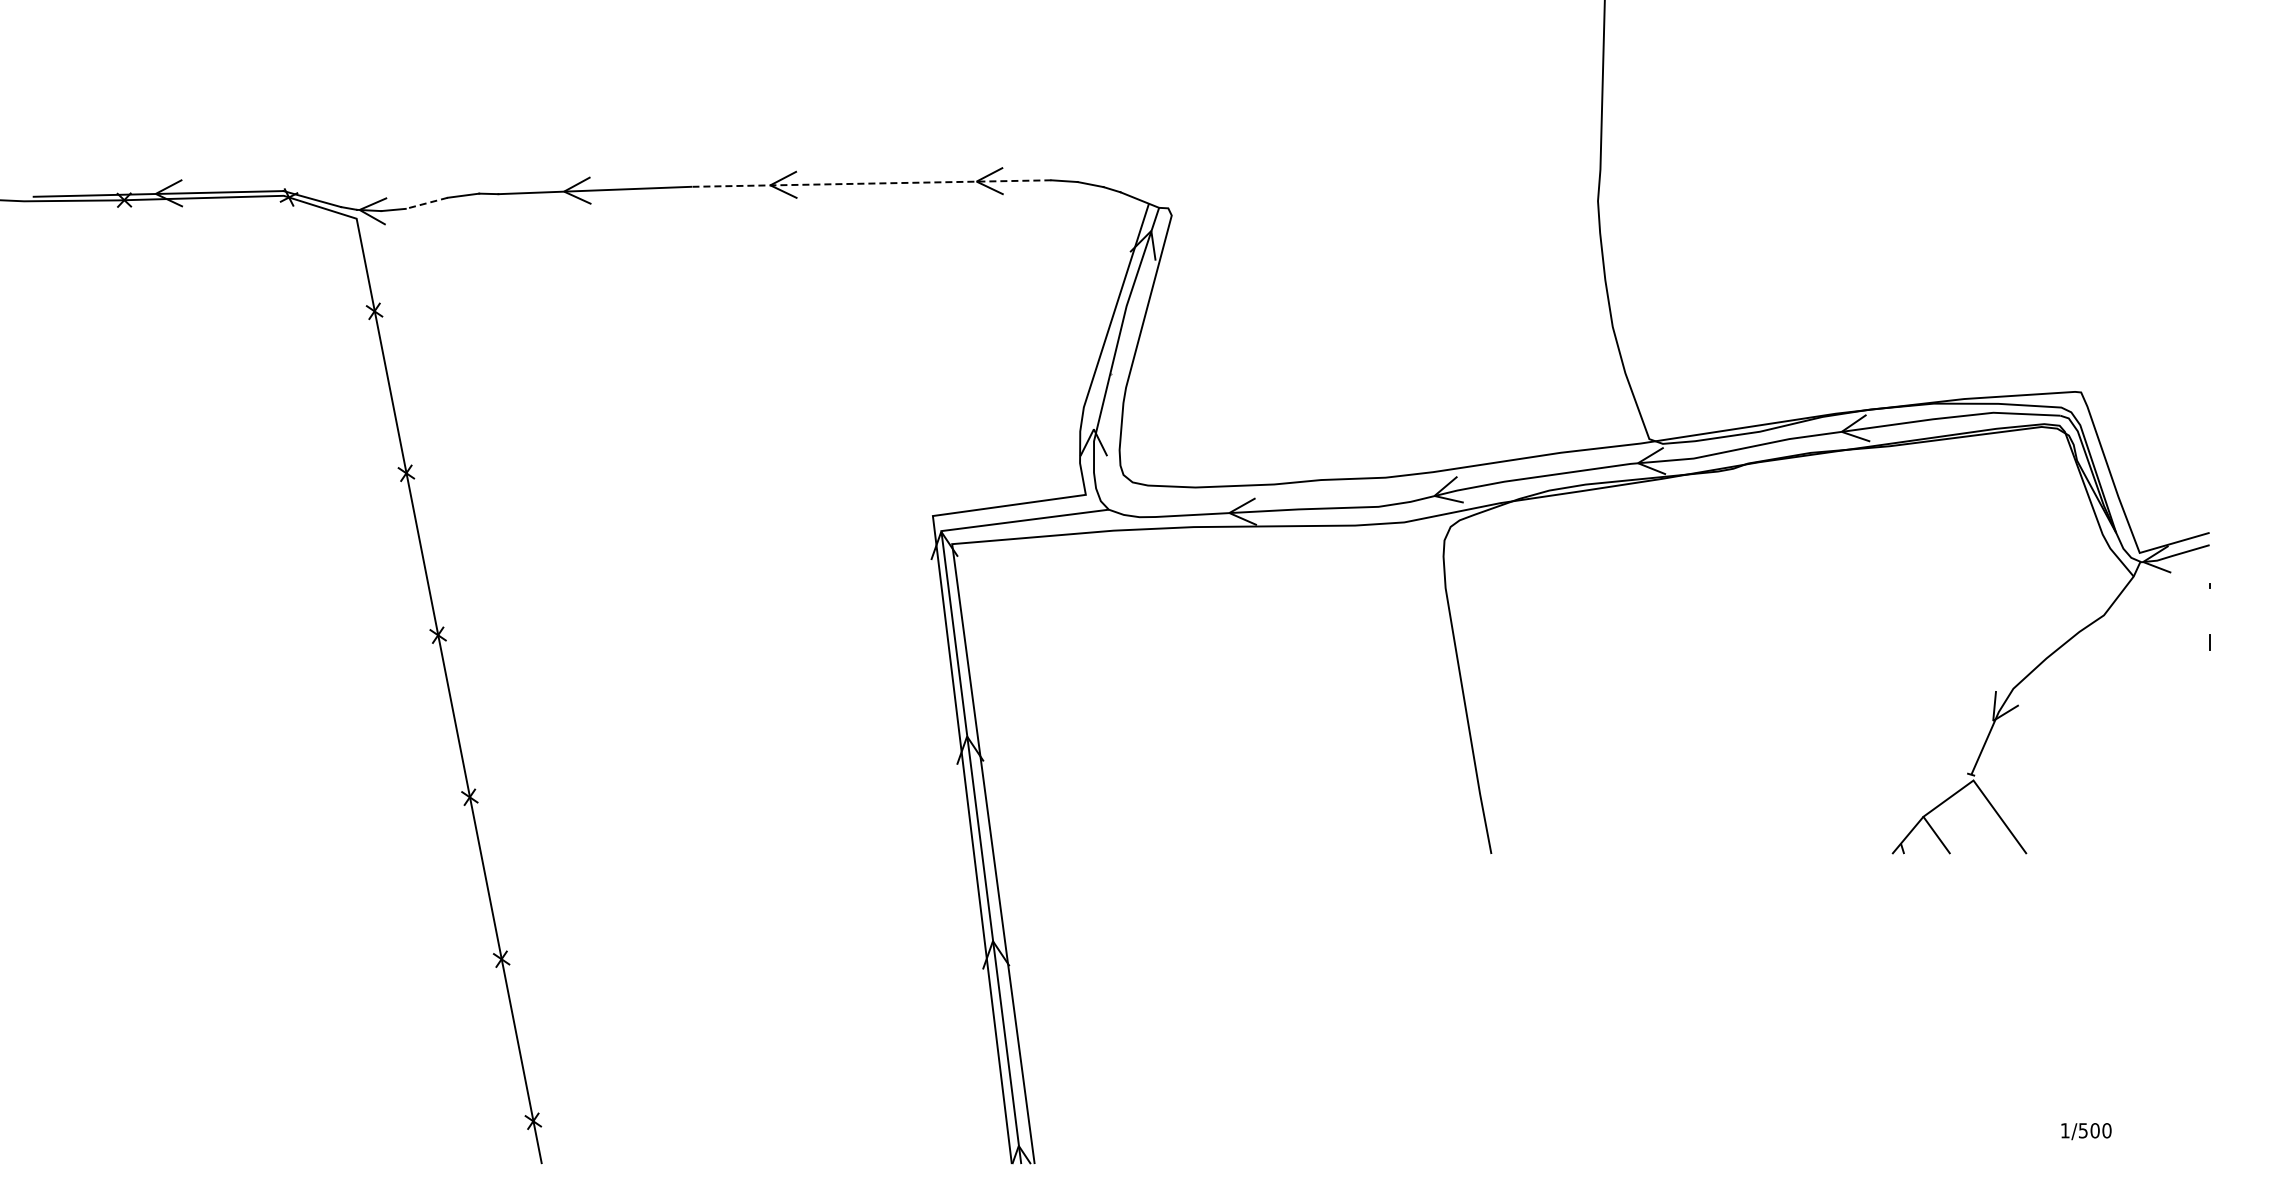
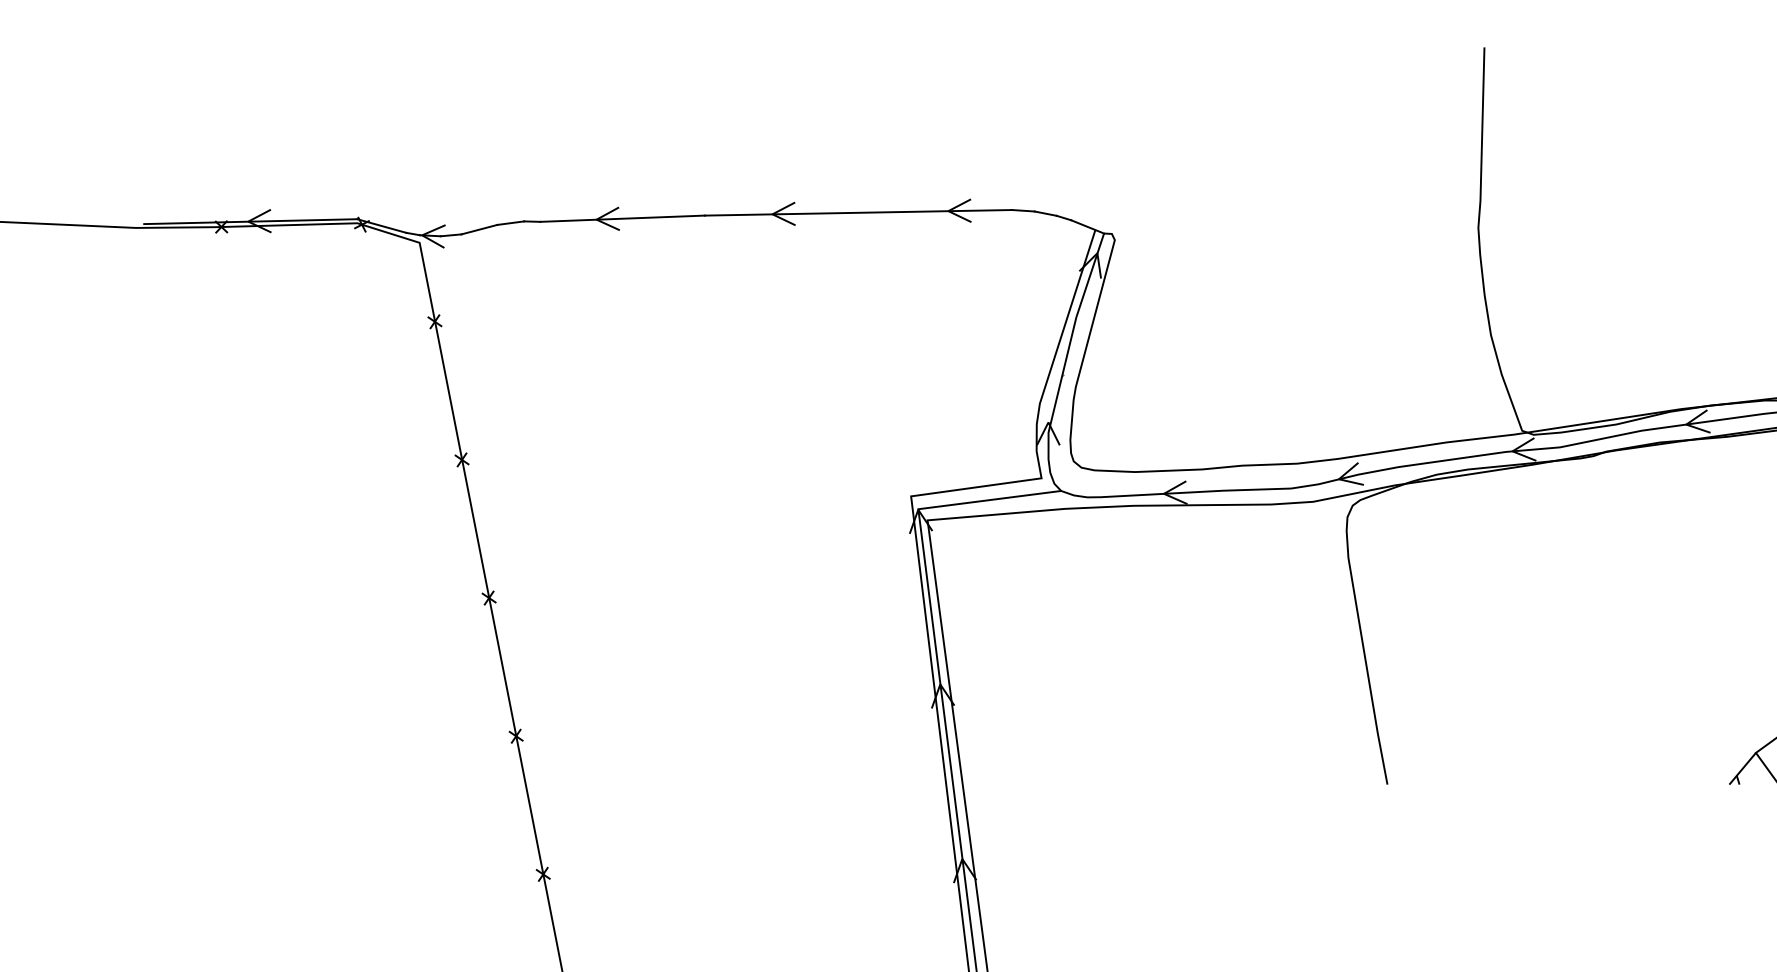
line: (870, 183) -> (857, 212), dashed -> solid
line: (426, 203) -> (479, 229), dashed -> solid

